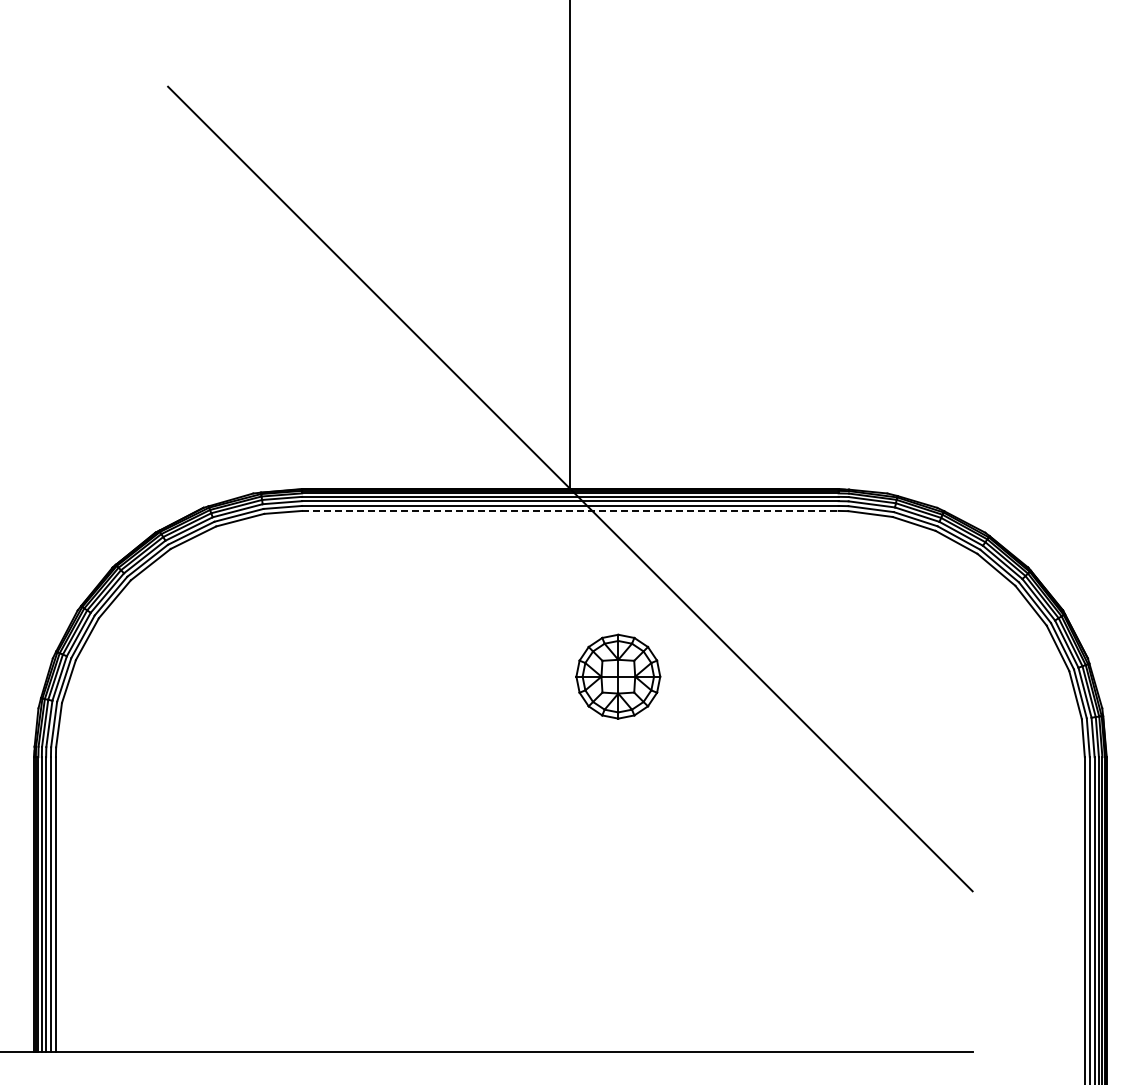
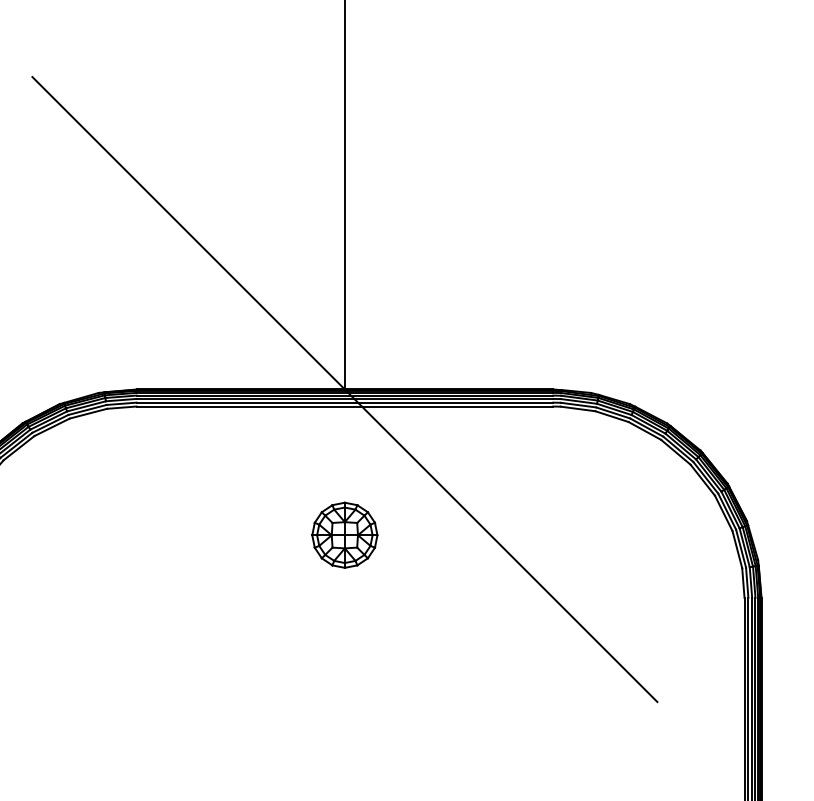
line: (570, 510) -> (344, 406), dashed -> solid
part: (618, 676) -> (344, 535), moved

